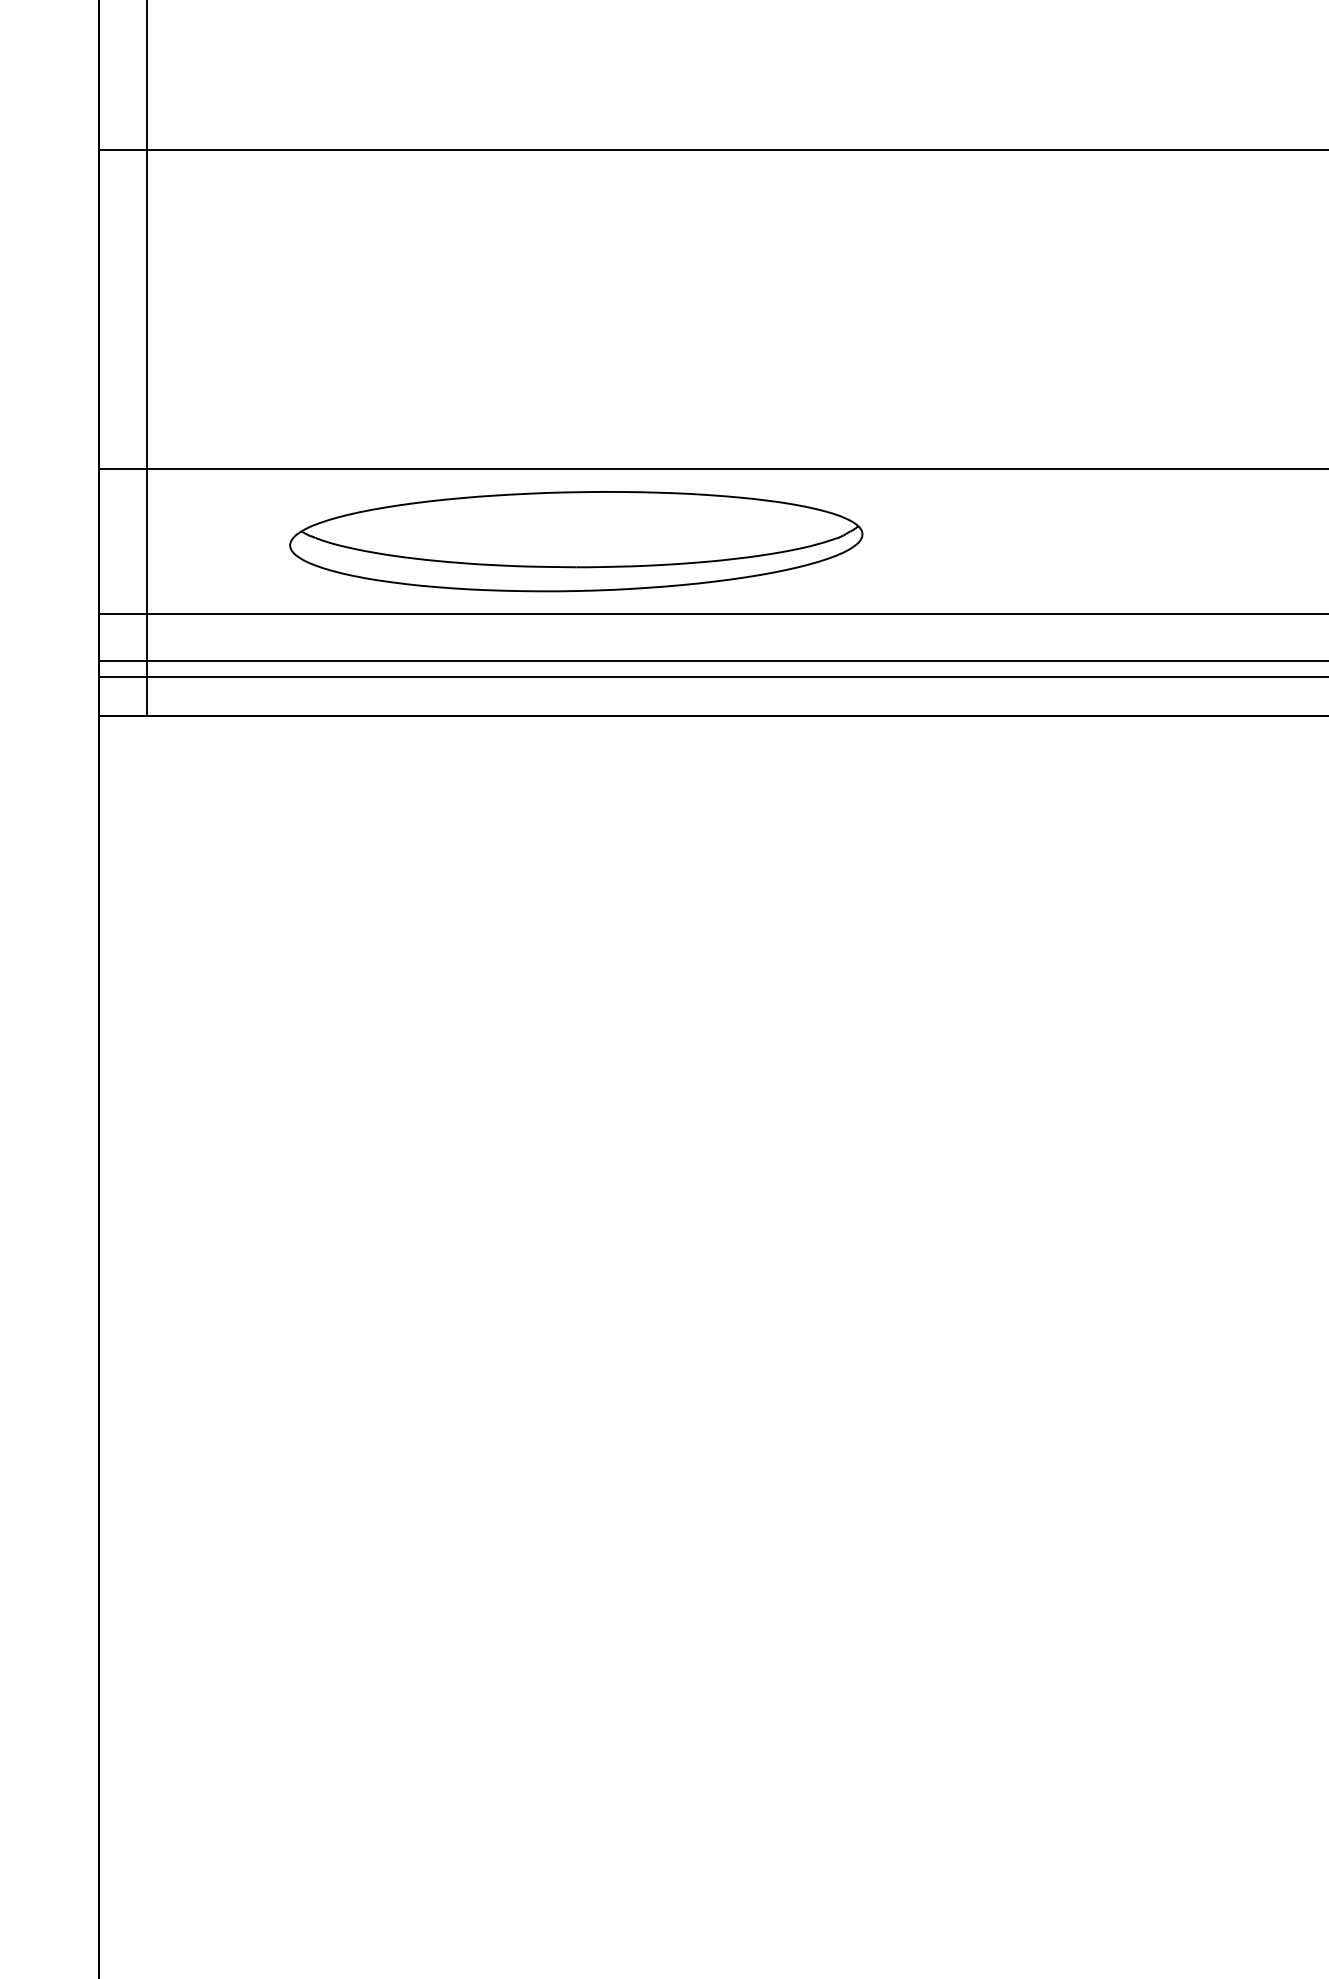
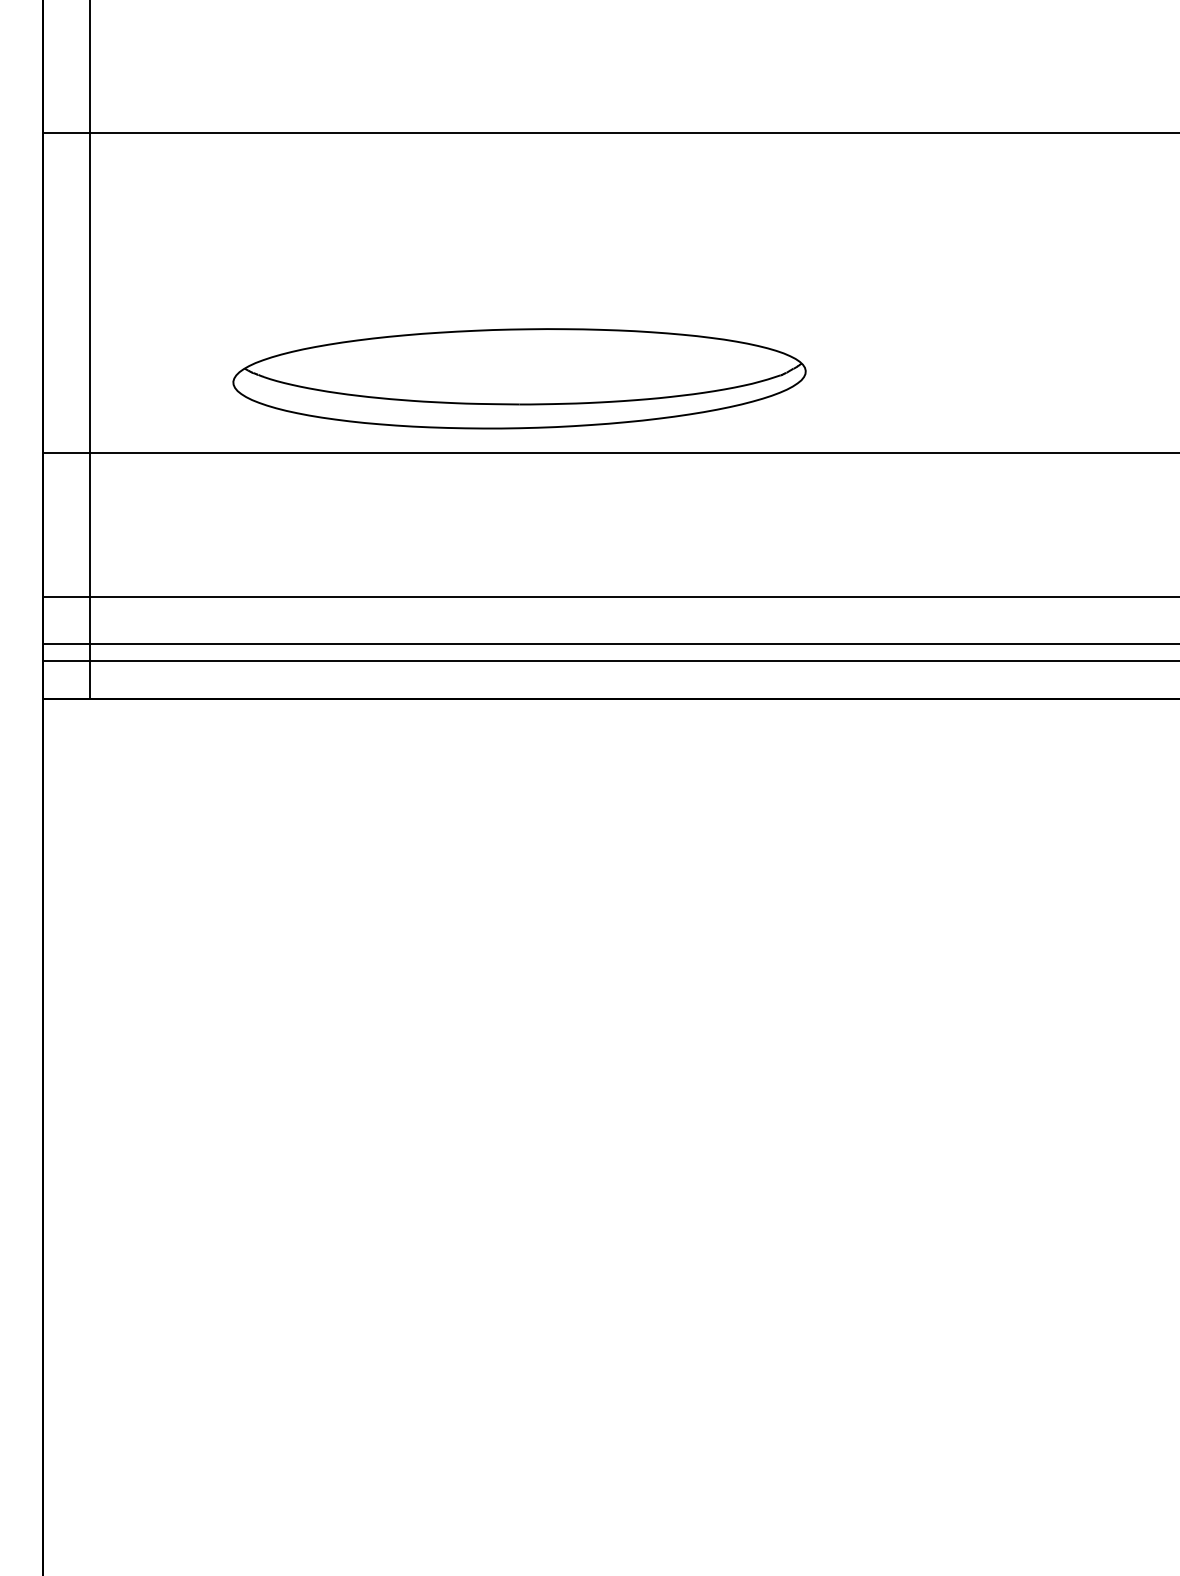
part: (576, 541) -> (519, 378), moved

